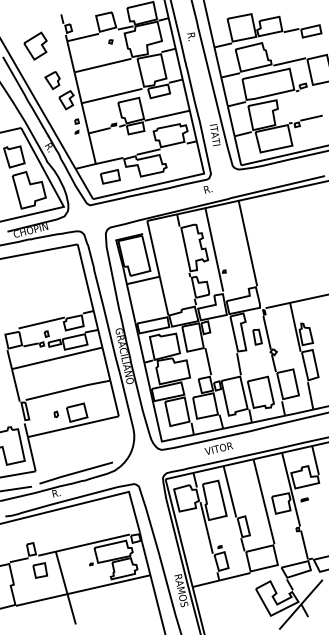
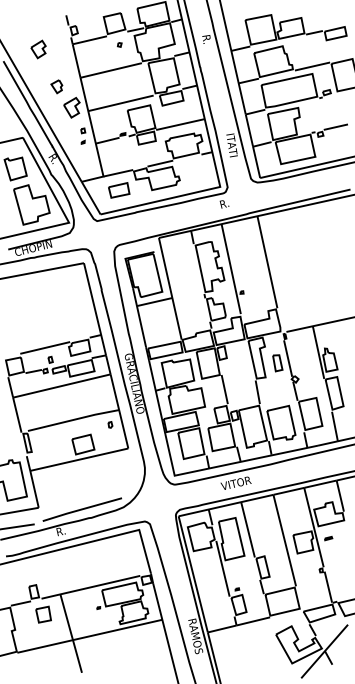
part: (35, 45) -> (38, 48), size x0.6
part: (52, 80) -> (56, 86), size x0.7
part: (55, 413) -> (109, 423), moved

